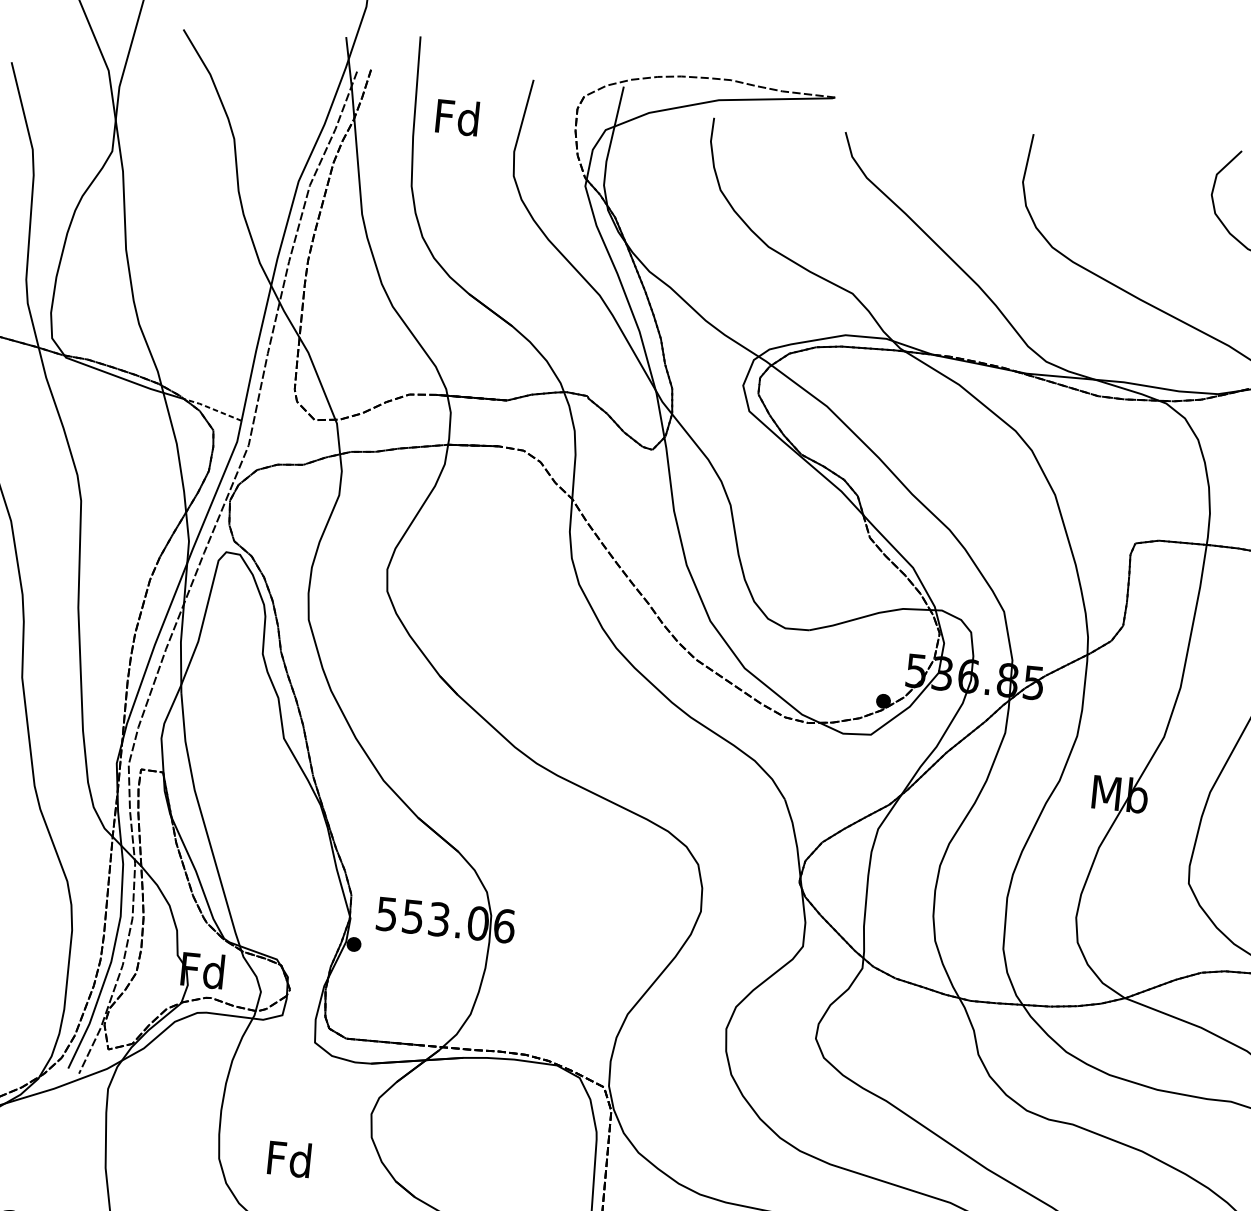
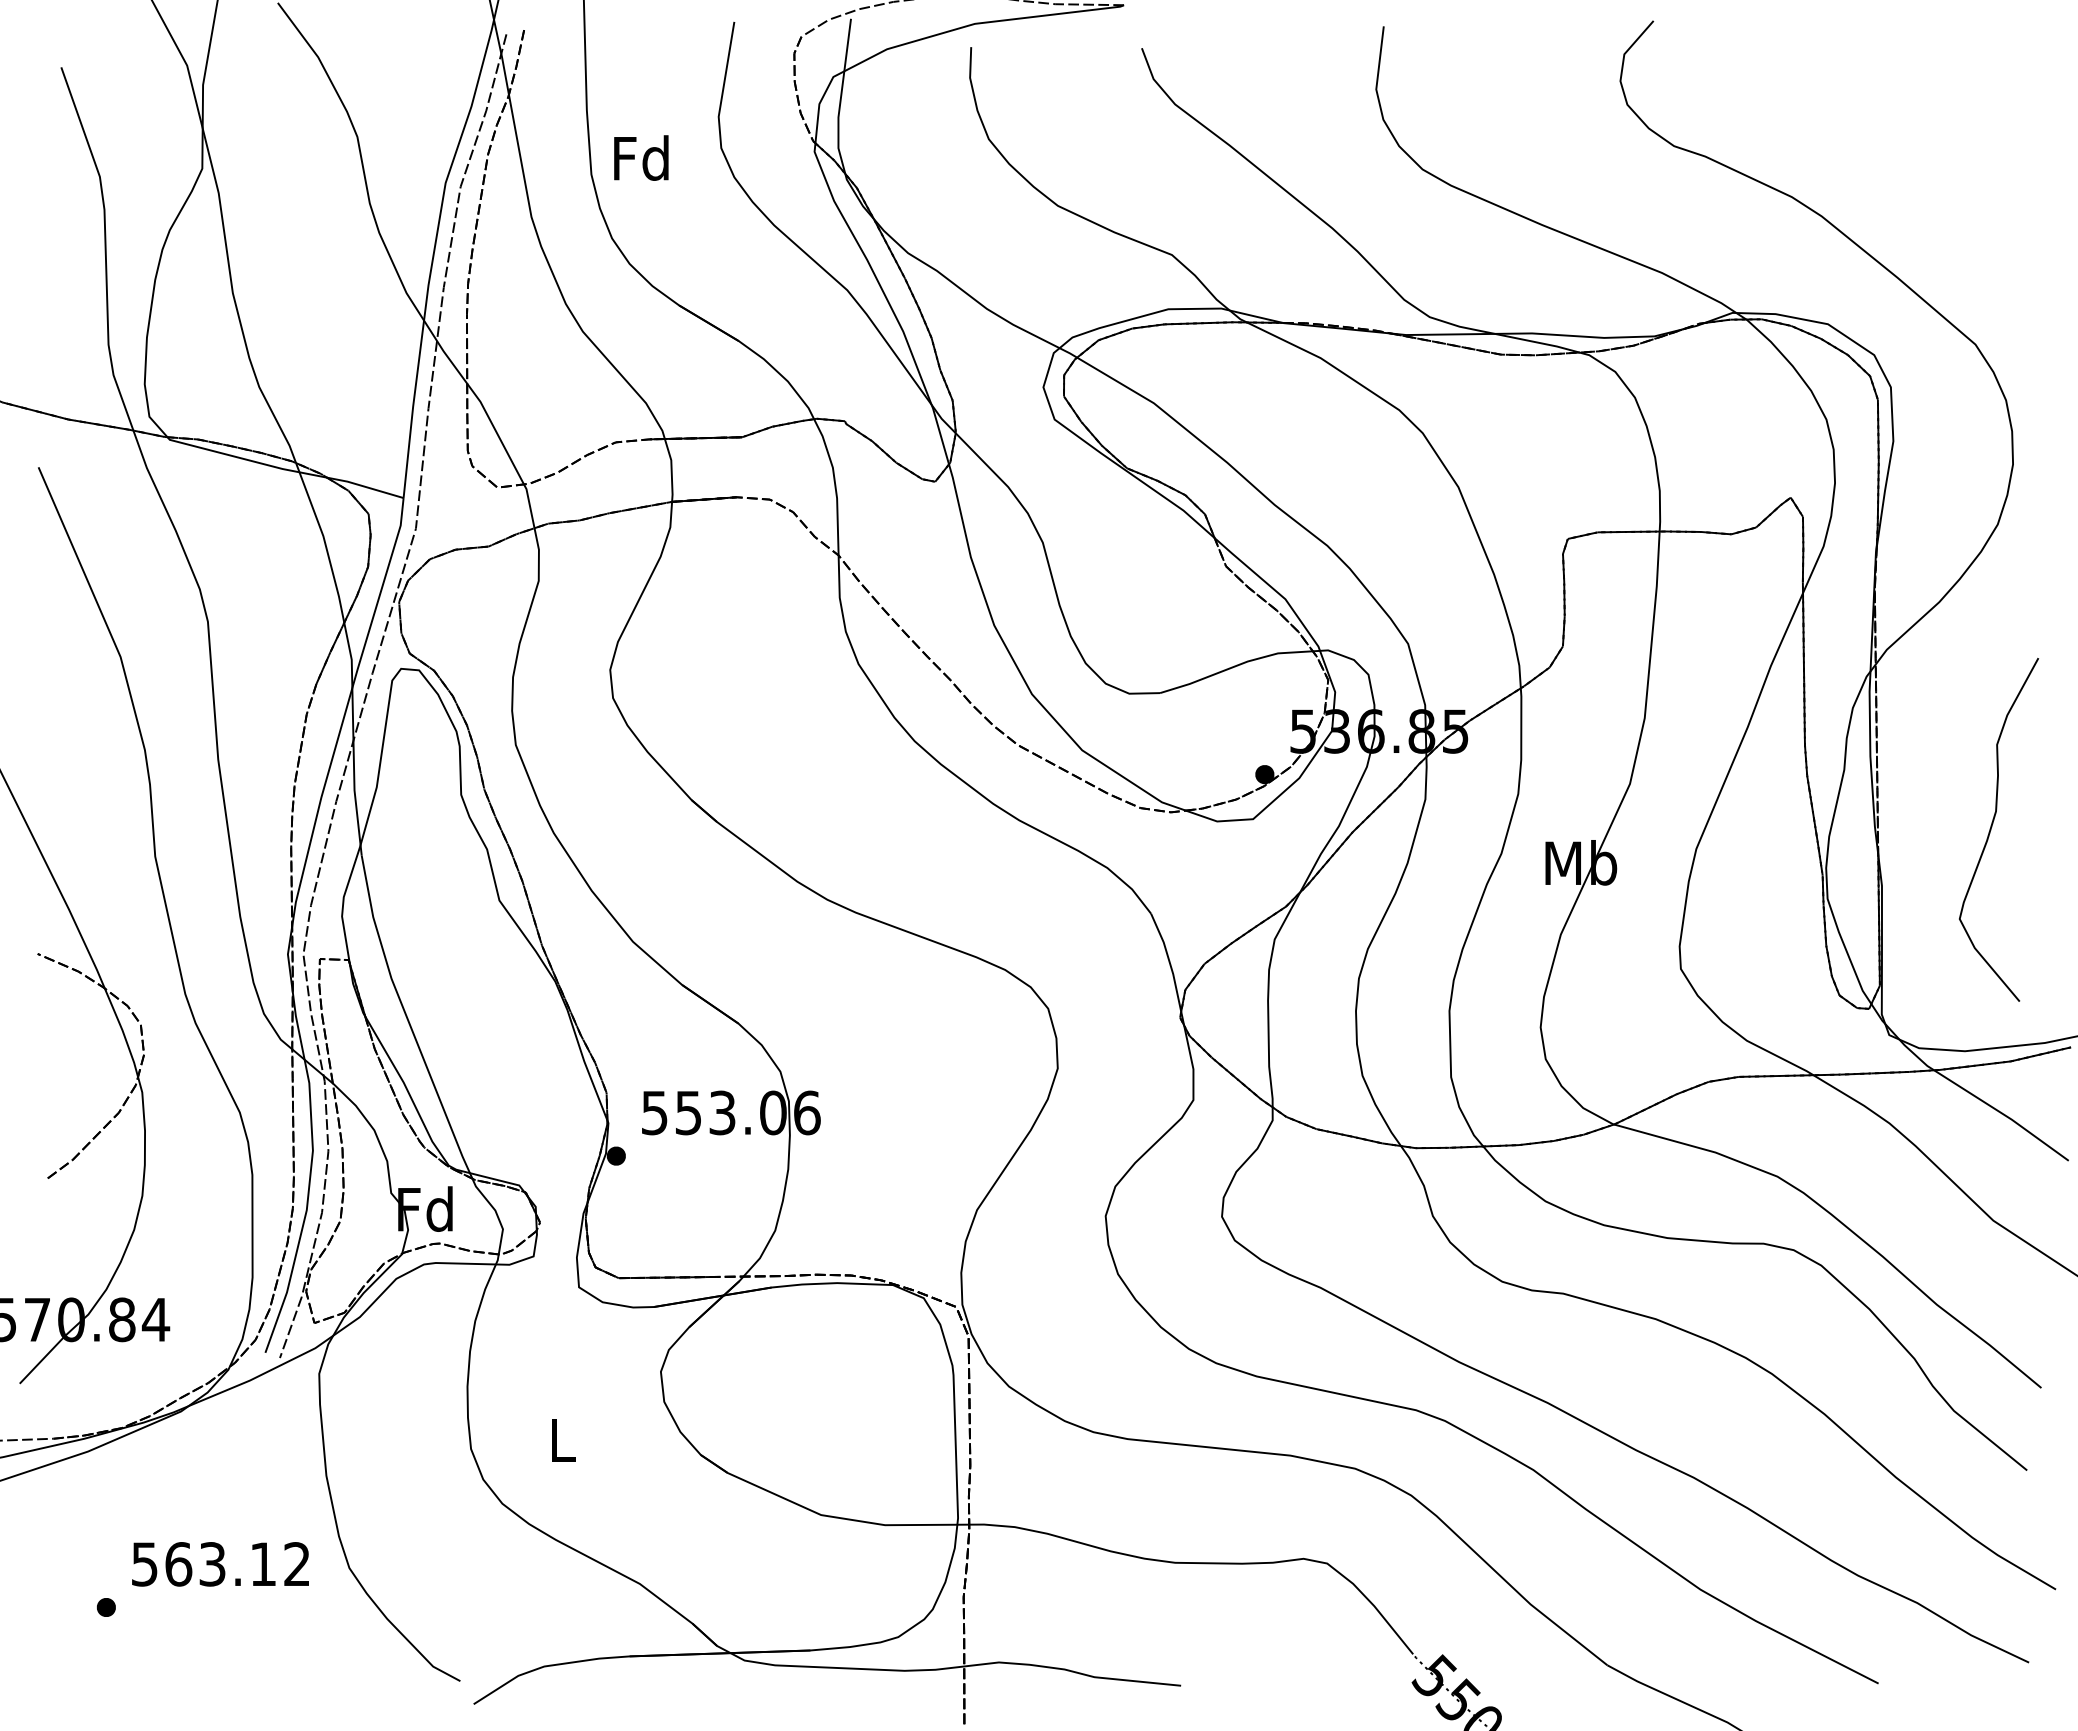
text: (457, 116) -> (641, 157), moved
line: (212, 408) -> (364, 486), dashed -> solid
text: (289, 1159) -> (561, 1440), Fd -> L

